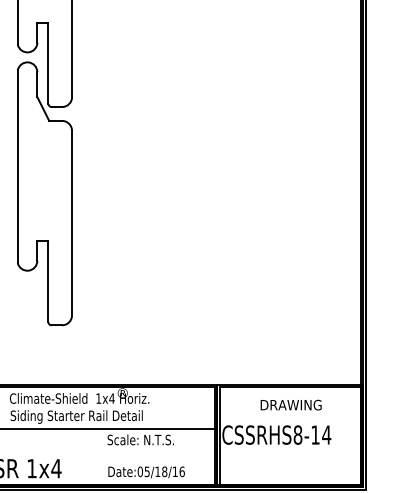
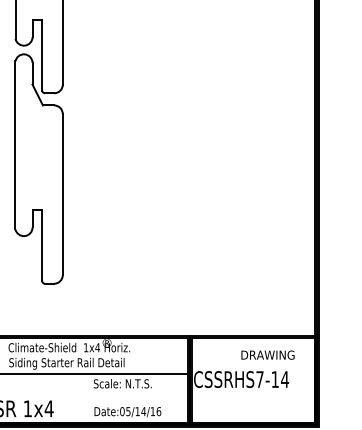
text: (290, 404) -> (267, 354), moved
text: (297, 434) -> (259, 379), CSSRHS8-14 -> CSSRHS7-14
text: (164, 471) -> (143, 411), Date:05/18/16 -> Date:05/14/16

